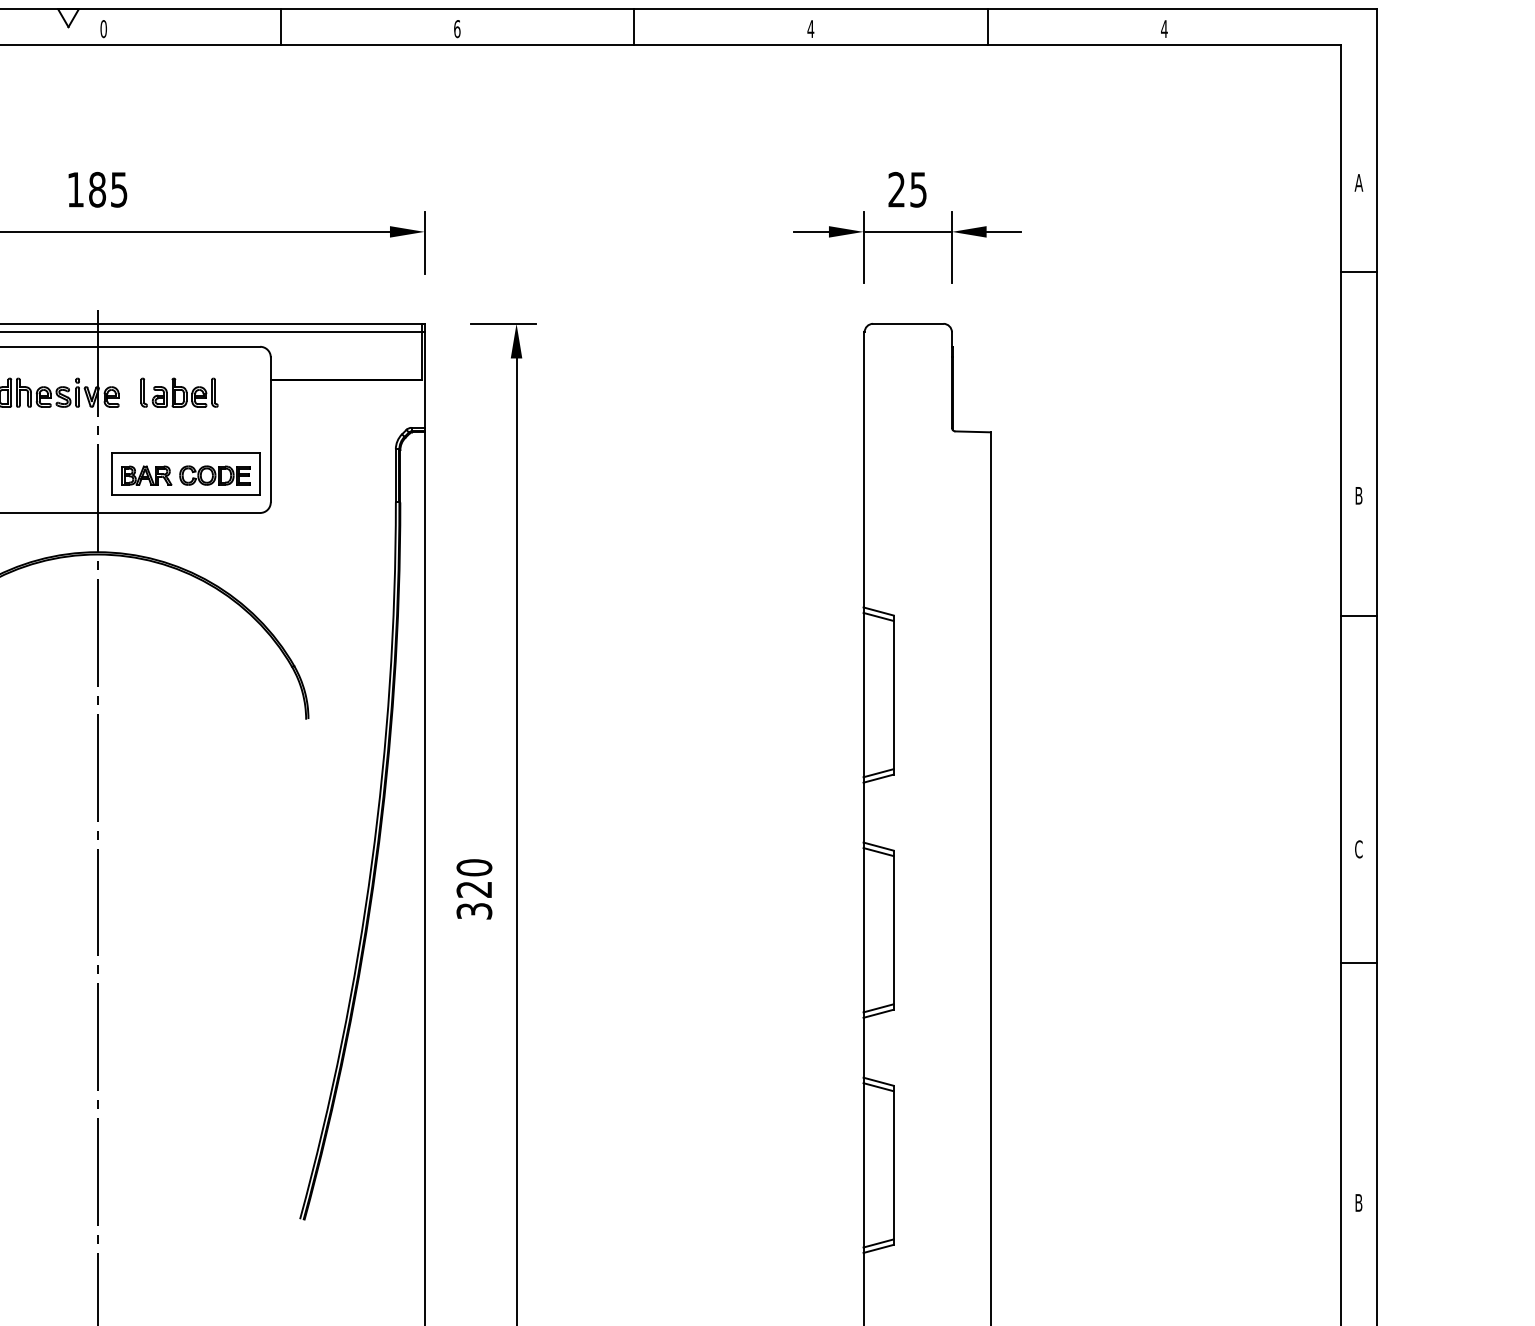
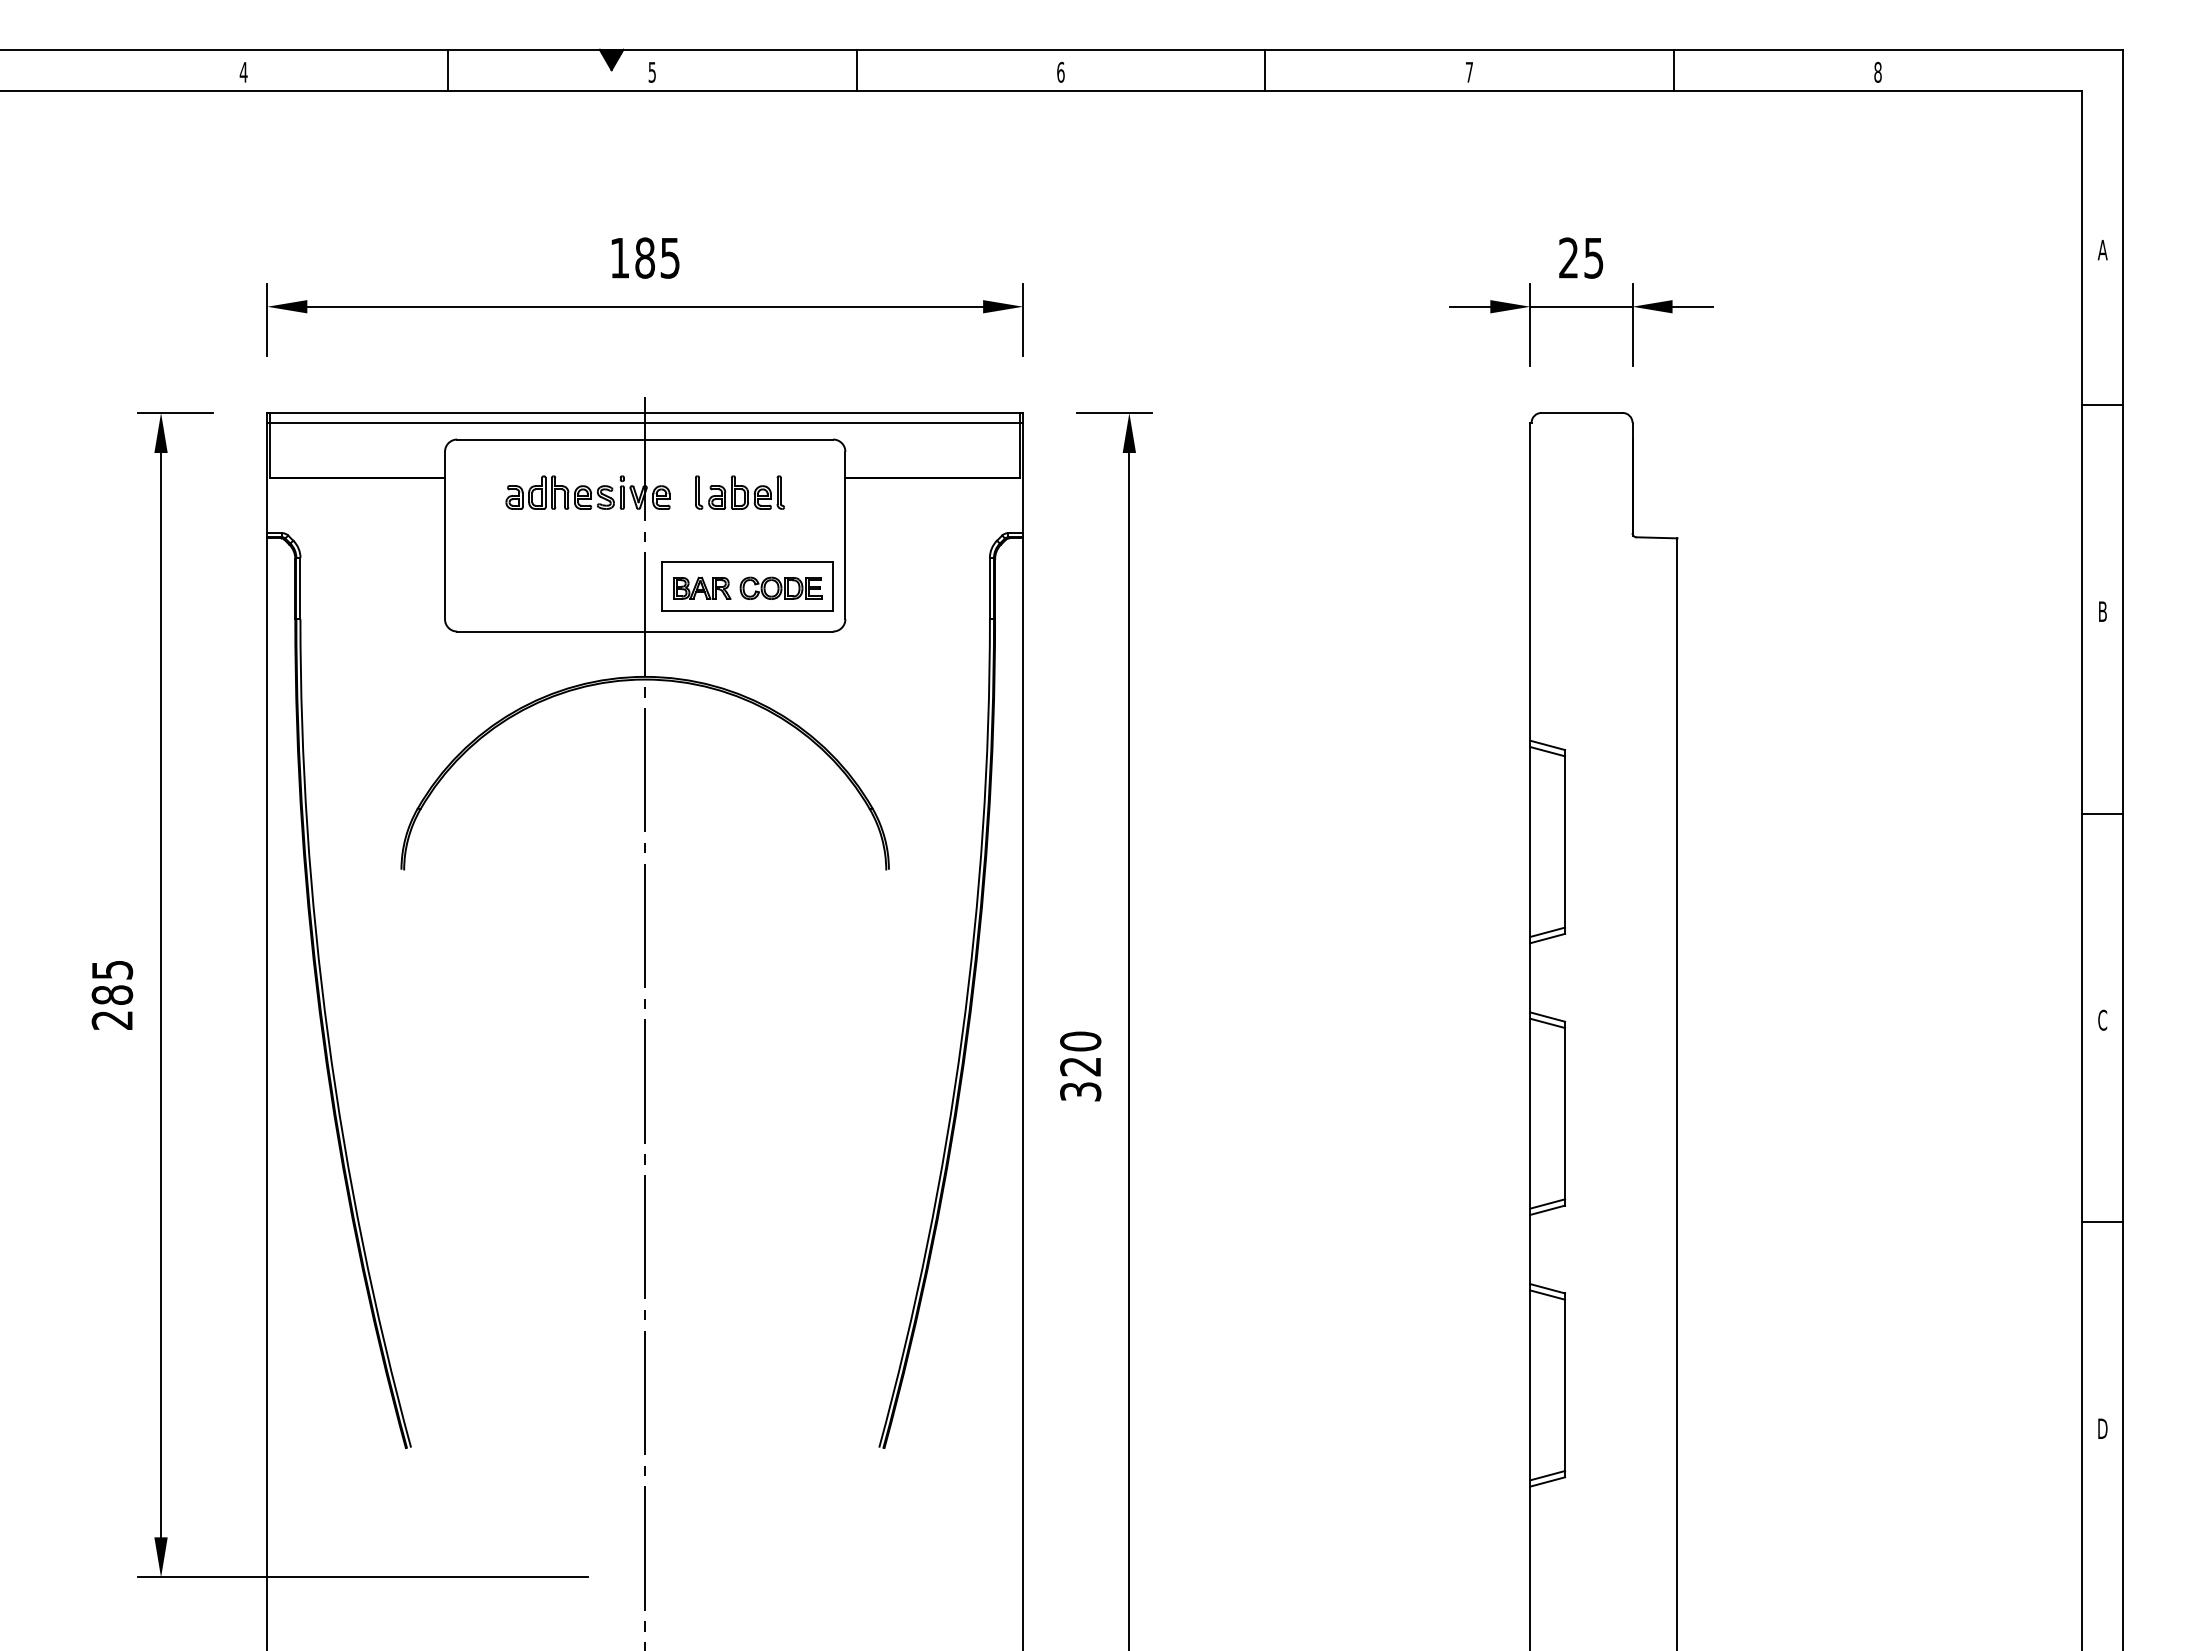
fill: (68, 17) -> (611, 59), added
text: (103, 28) -> (652, 71), 0 -> 5
text: (1163, 28) -> (1877, 71), 4 -> 8
text: (810, 29) -> (1469, 72), 4 -> 7
line: (1358, 272) -> (2102, 405), moved
line: (1358, 615) -> (2102, 813), moved
line: (1358, 962) -> (2102, 1222), moved
text: (1358, 1202) -> (2102, 1428), B -> D

